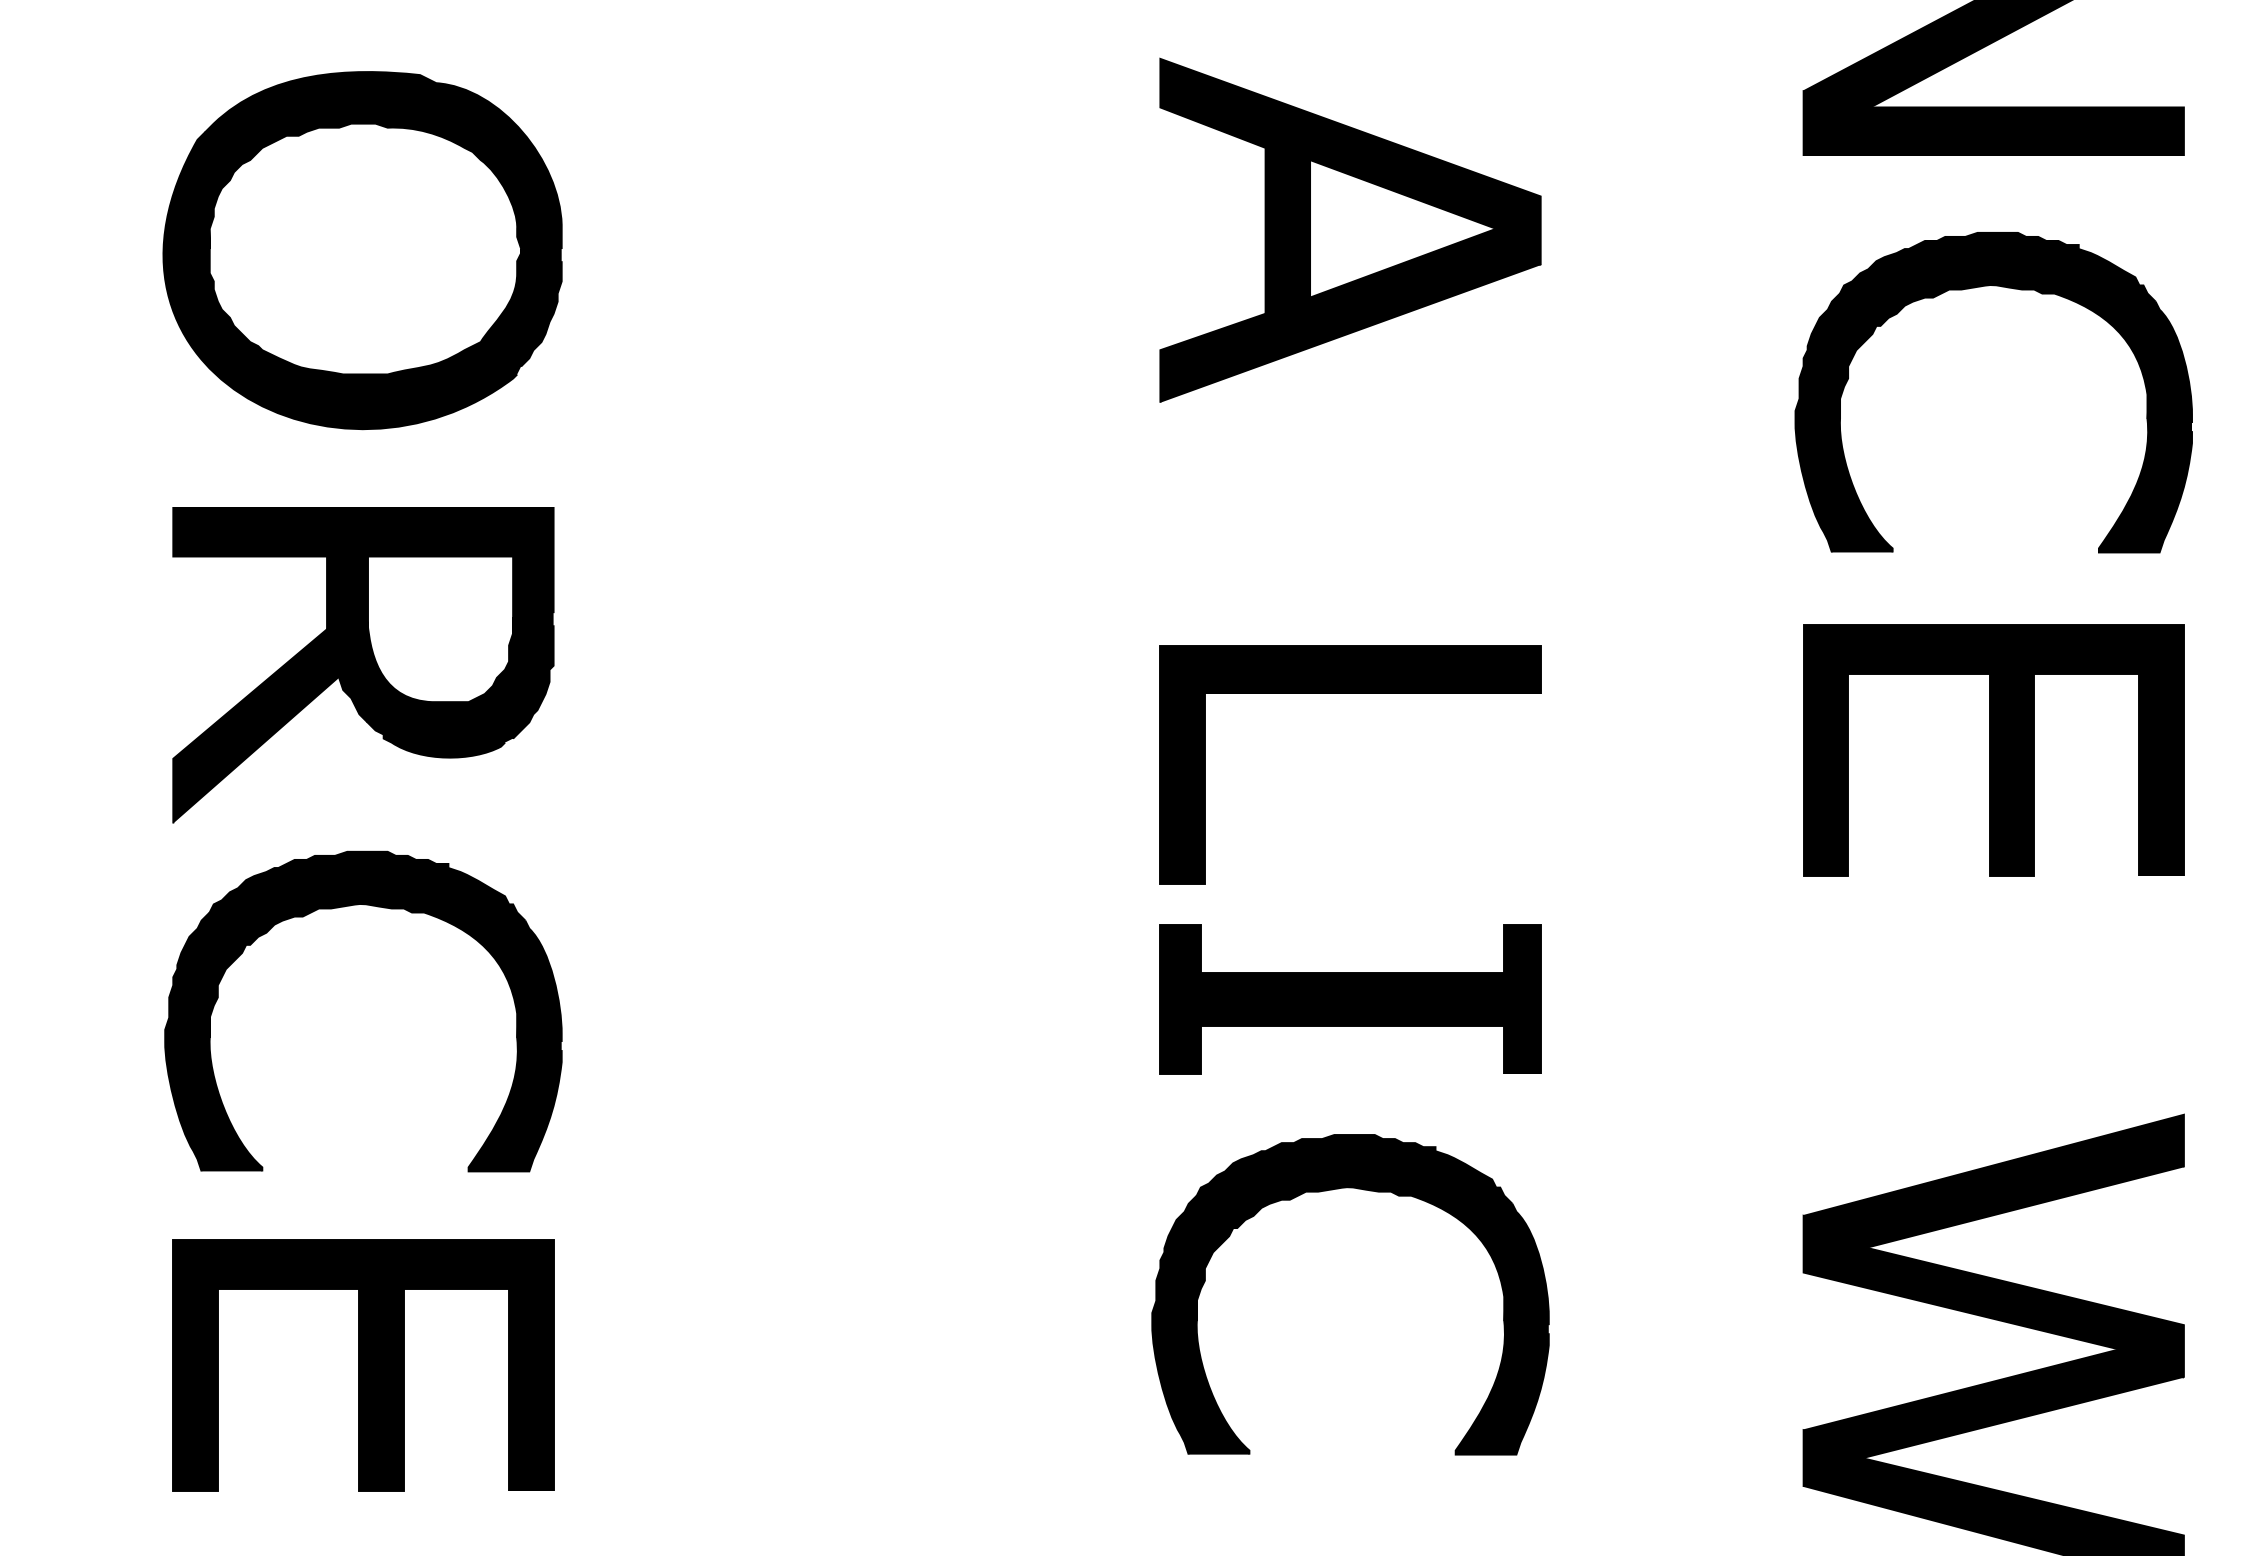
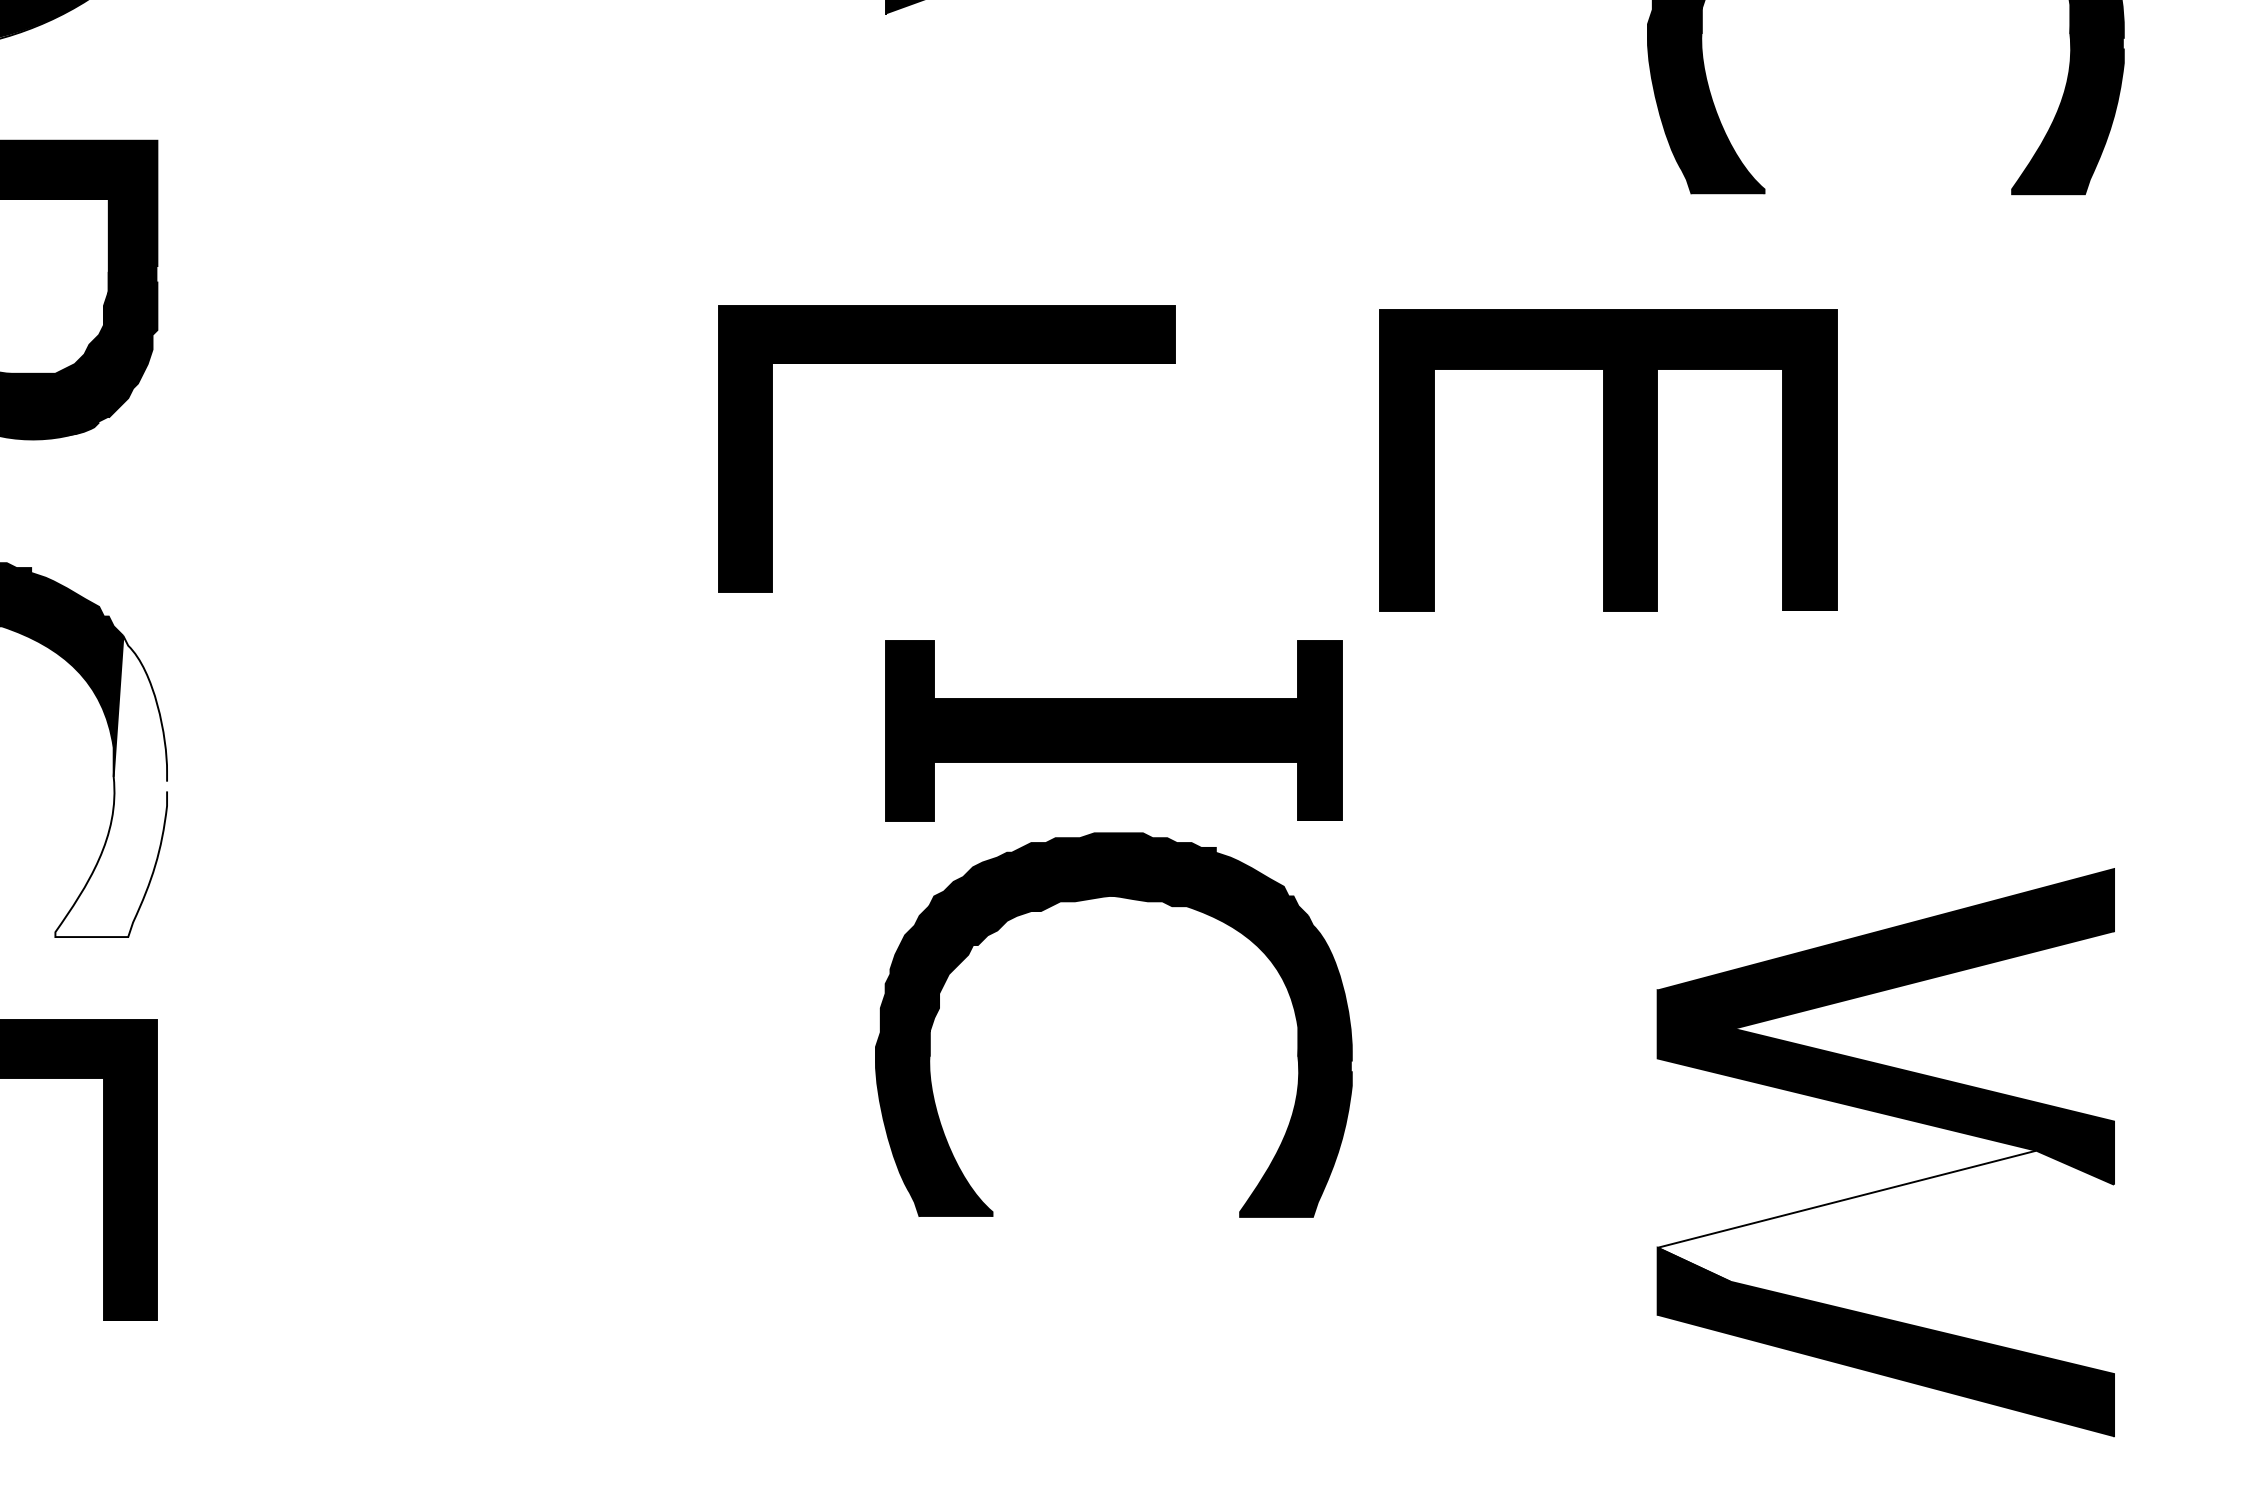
part: (1350, 693) -> (947, 363), moved
part: (1993, 750) -> (1608, 460), moved
fill: (514, 1045) -> (110, 785), removed
part: (1369, 1191) -> (1136, 901), moved
fill: (1993, 1403) -> (1885, 1215), removed

